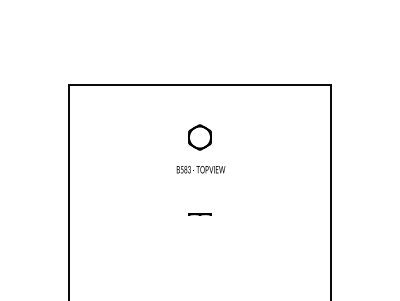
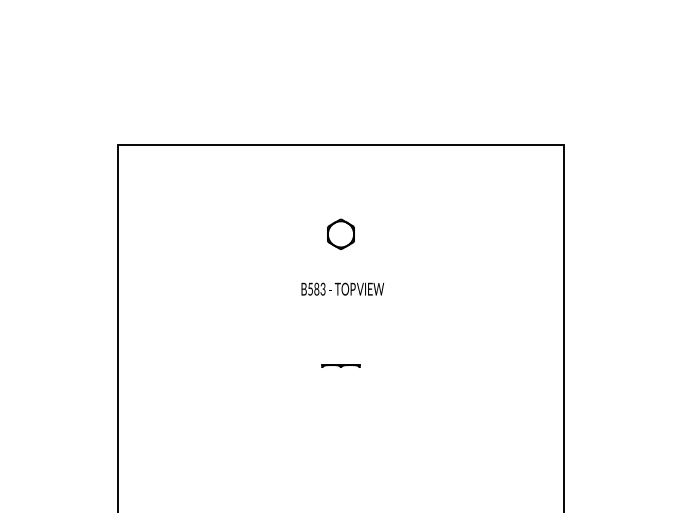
part: (199, 137) -> (340, 234), size x0.7

